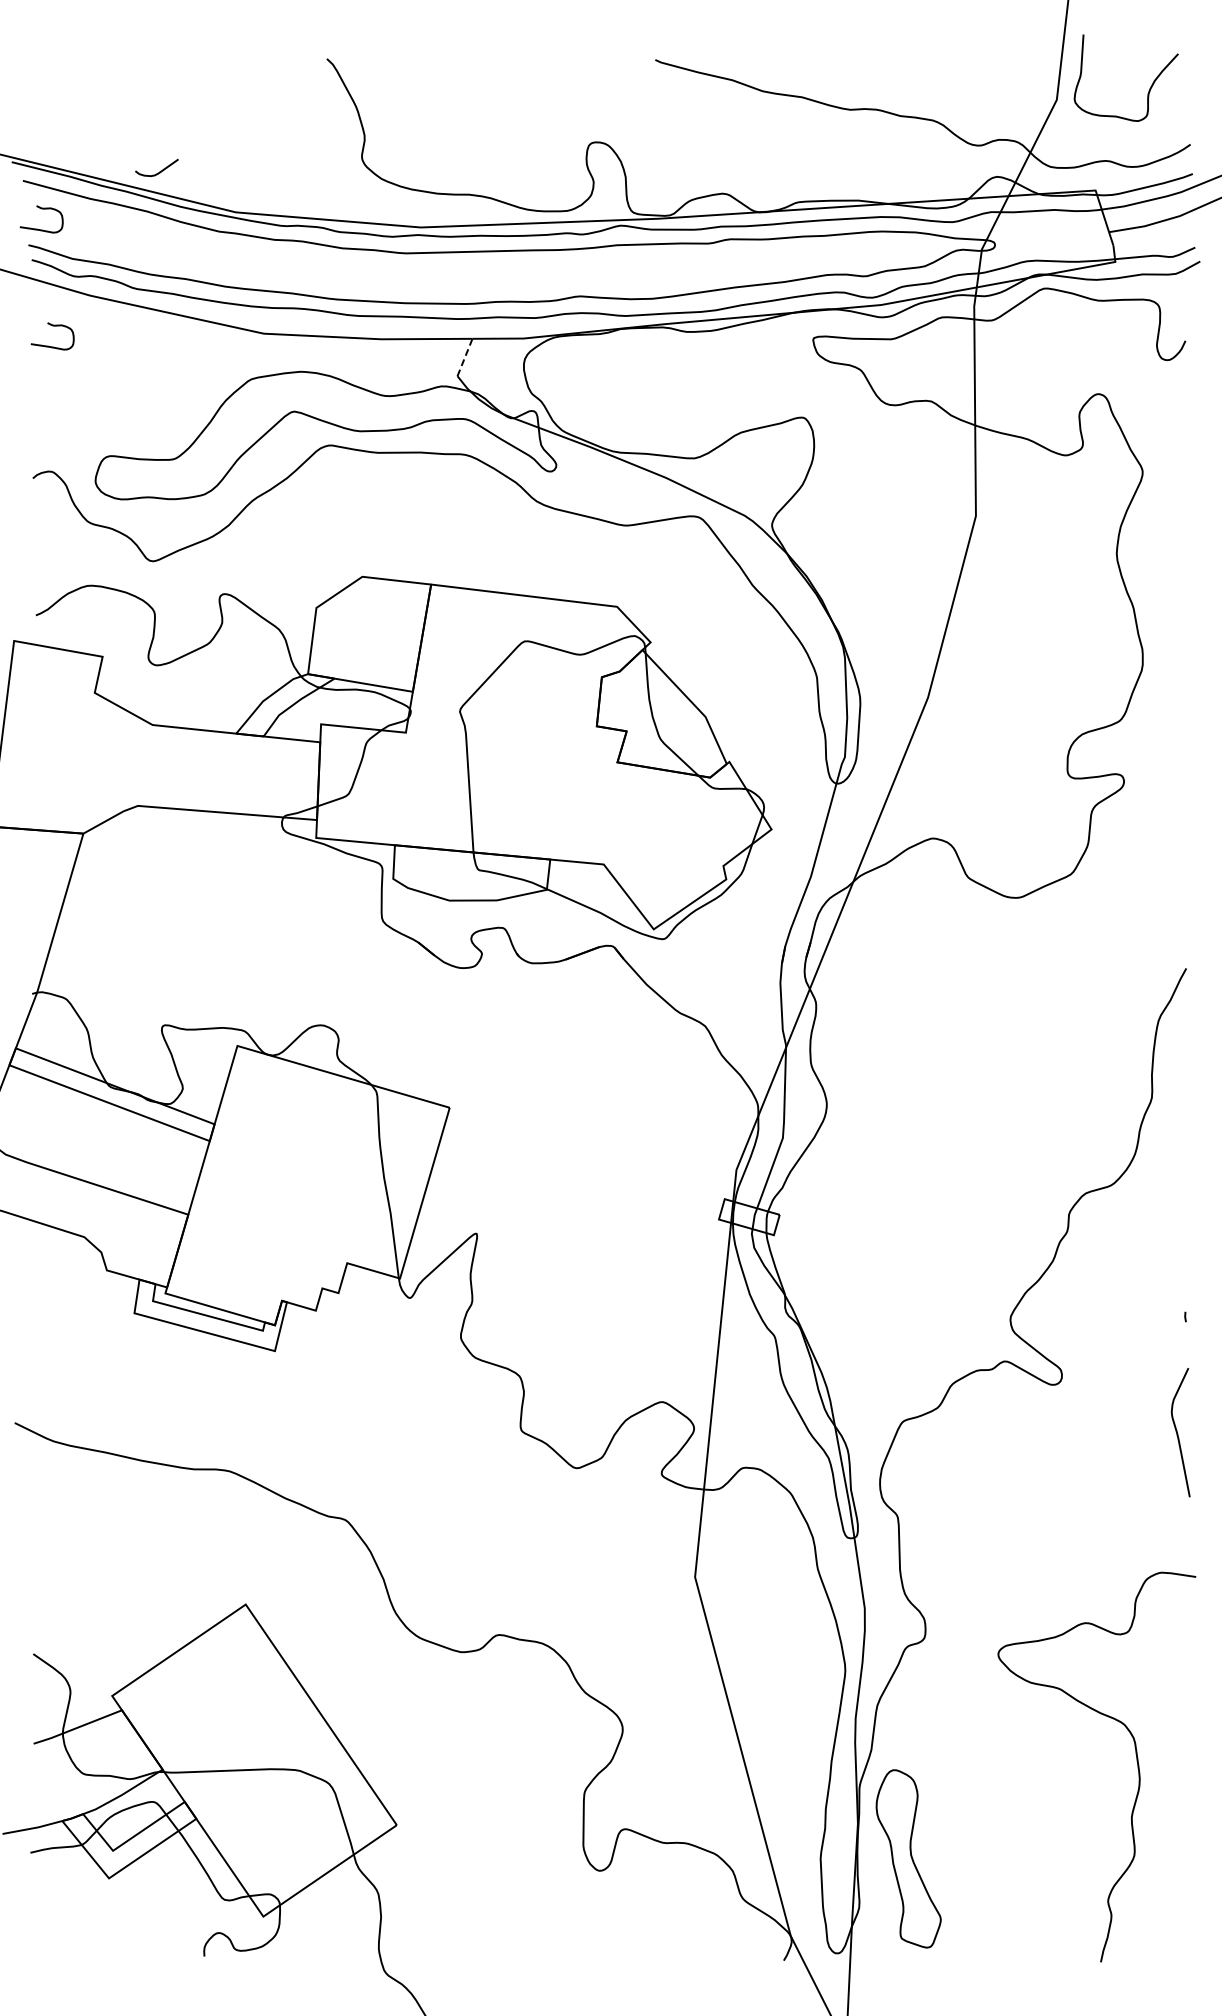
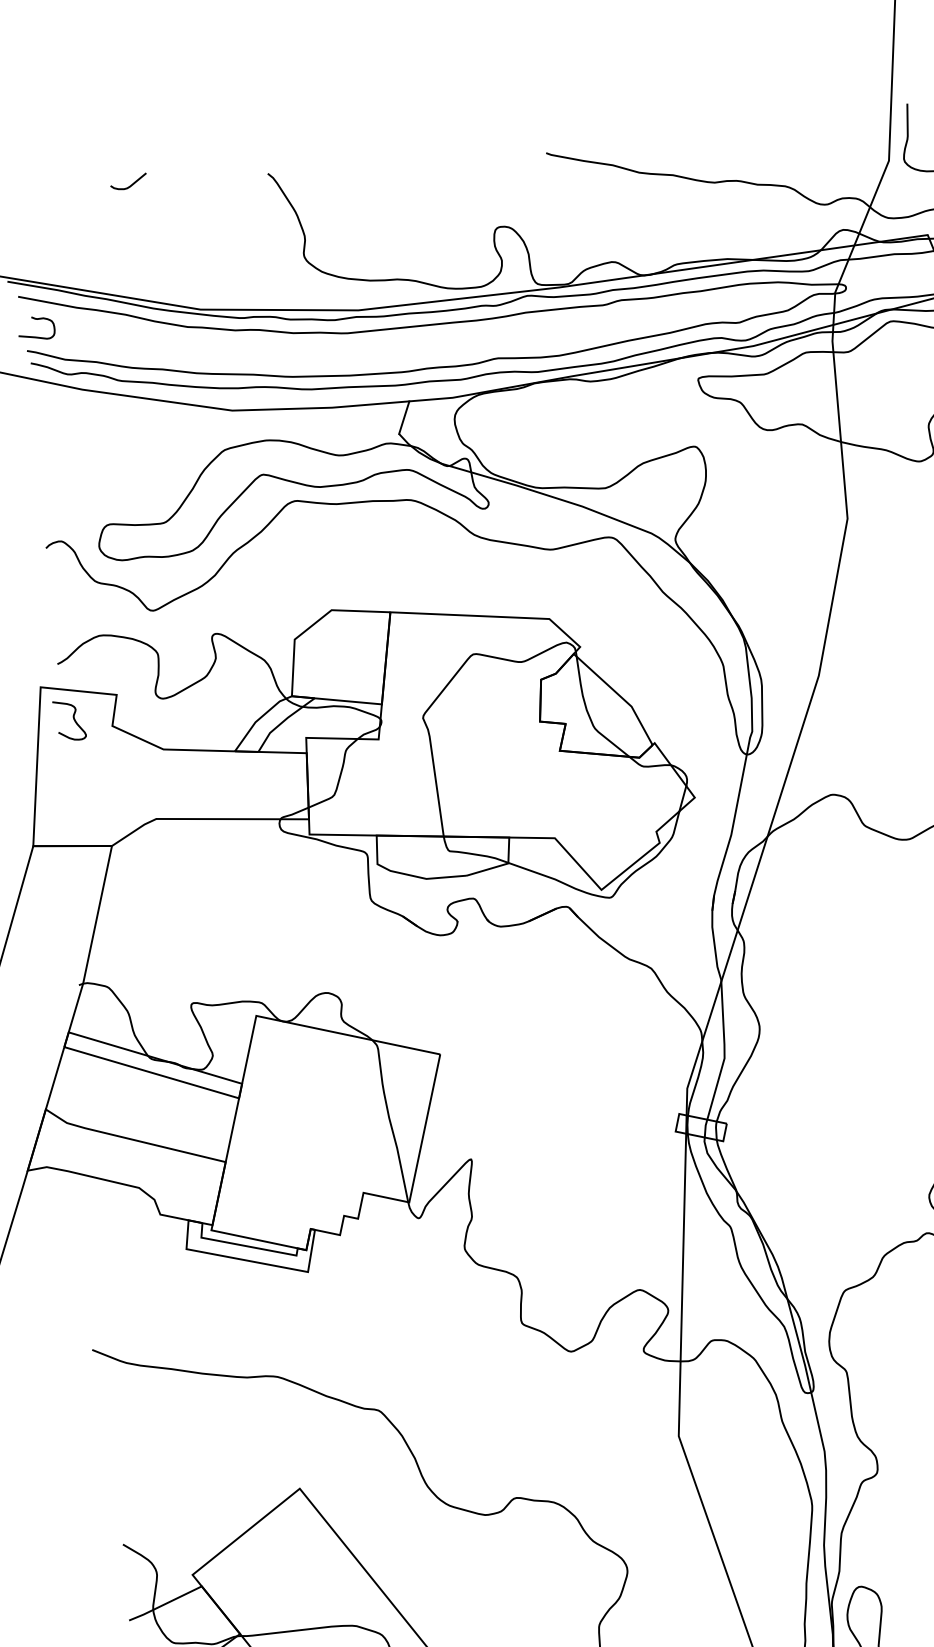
curve: (160, 170) -> (131, 183), moved
curve: (48, 345) -> (50, 434), removed
line: (465, 357) -> (404, 417), dashed -> solid
curve: (49, 681) -> (73, 719), added

